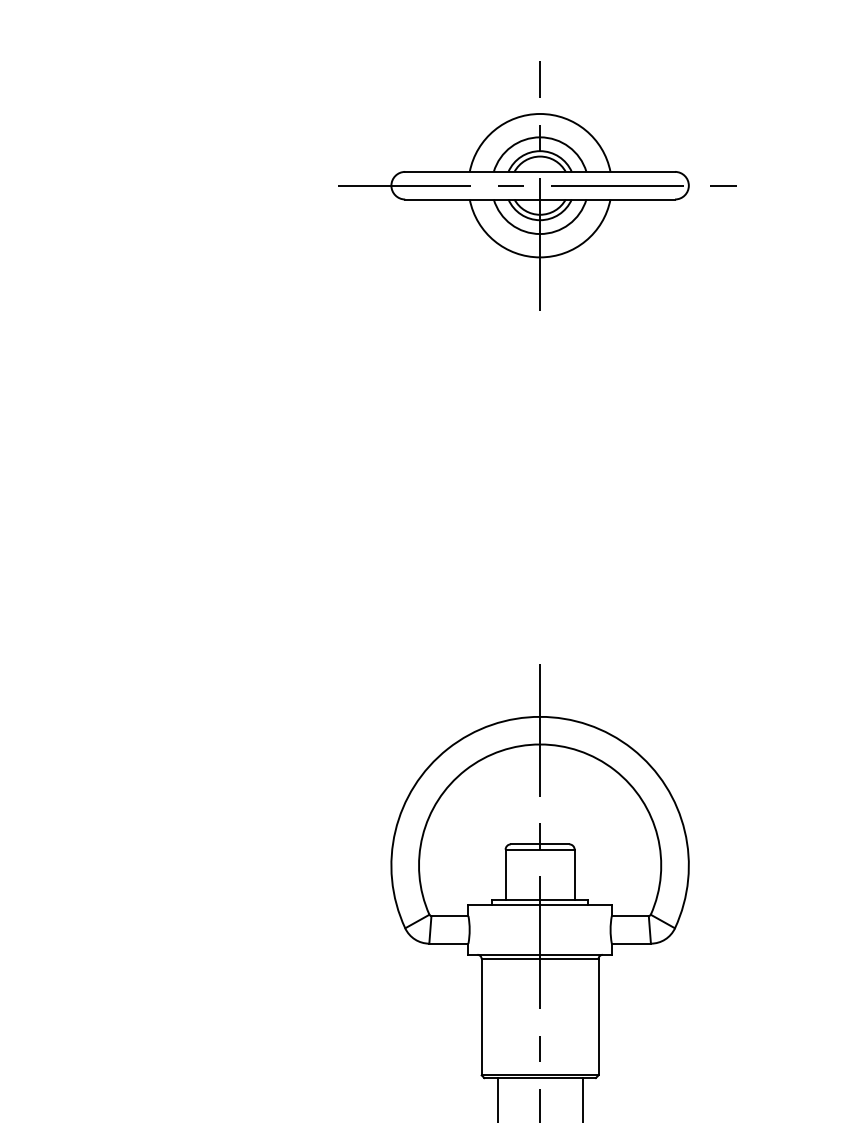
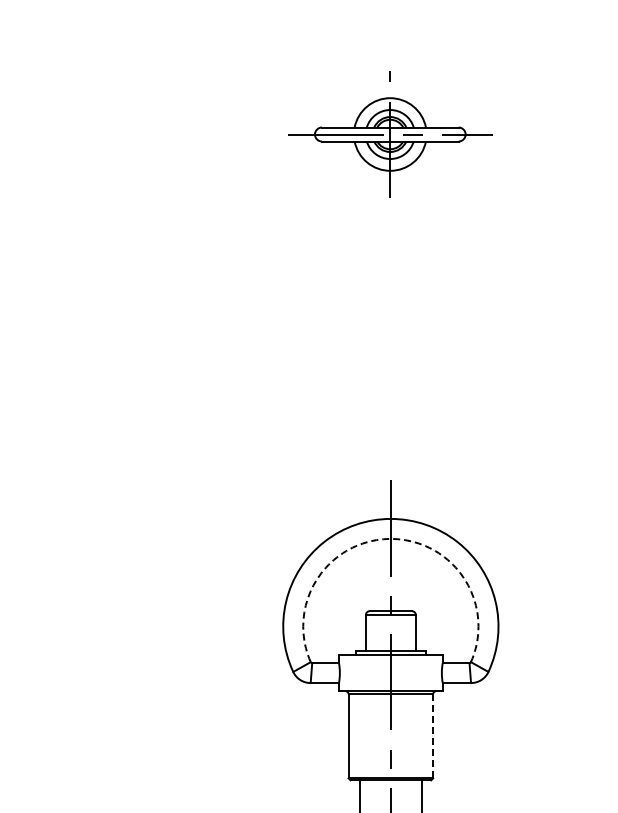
part: (536, 185) -> (388, 134), size x0.7
arc: (539, 743) -> (390, 538), solid -> dashed
line: (599, 1017) -> (433, 736), solid -> dashed

